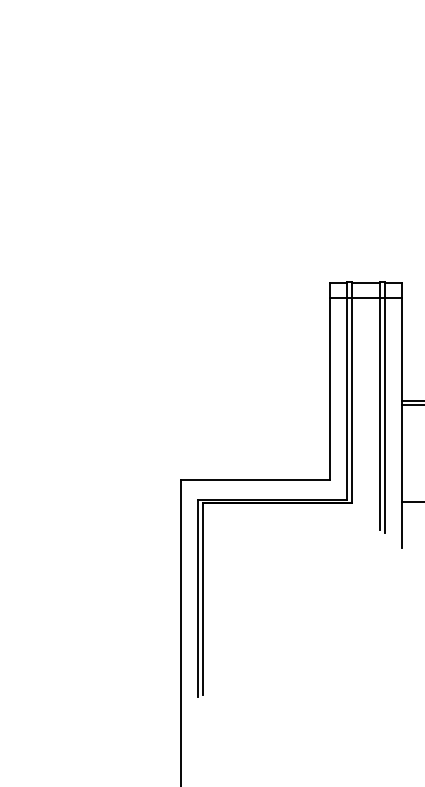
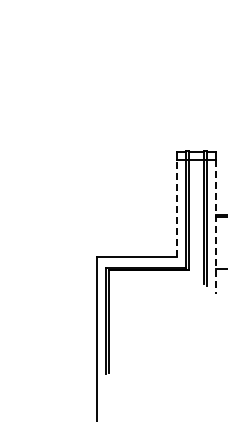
line: (329, 388) -> (176, 208), solid -> dashed
line: (401, 422) -> (215, 226), solid -> dashed

